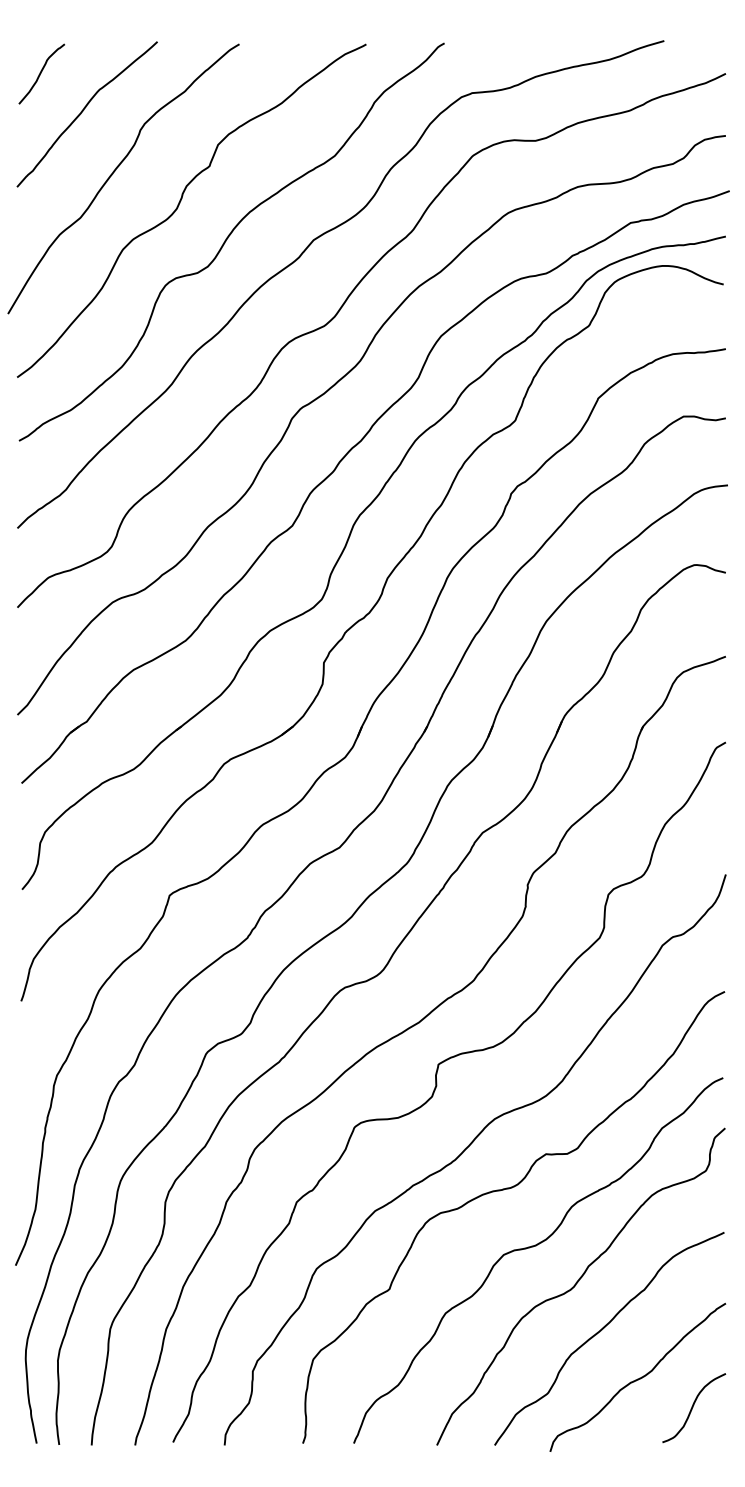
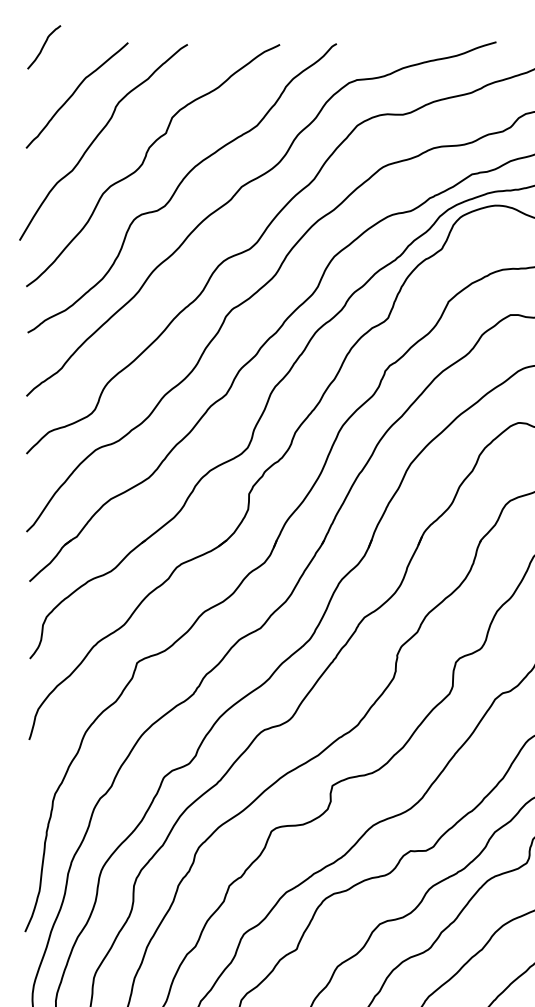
curve: (41, 73) -> (43, 46), moved

